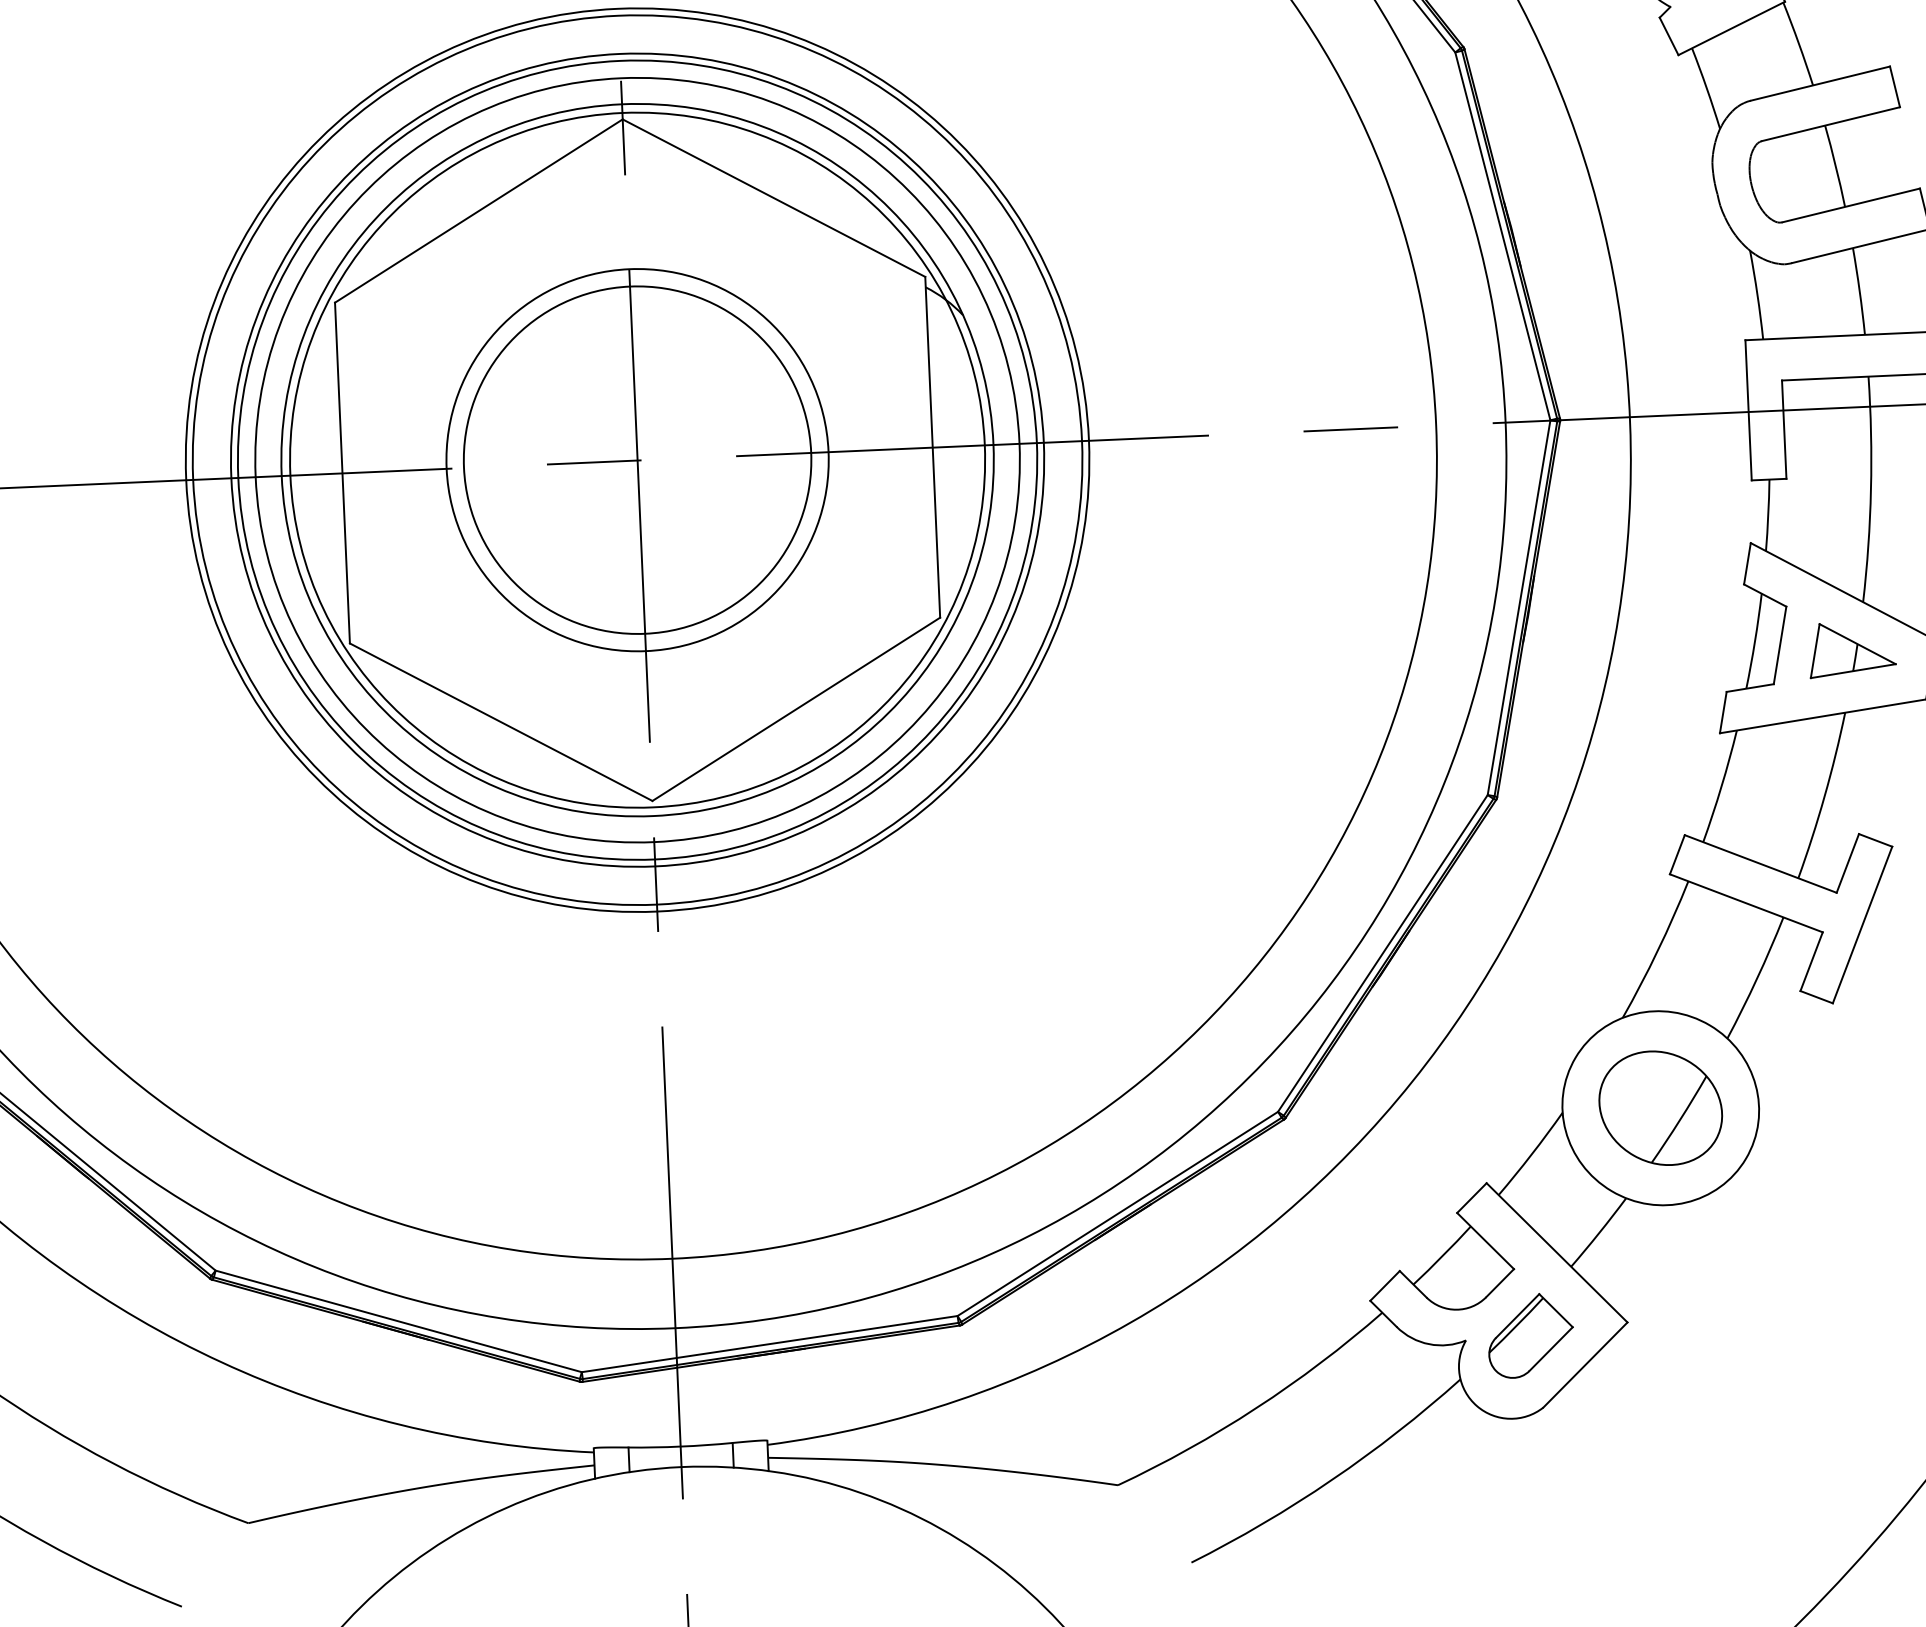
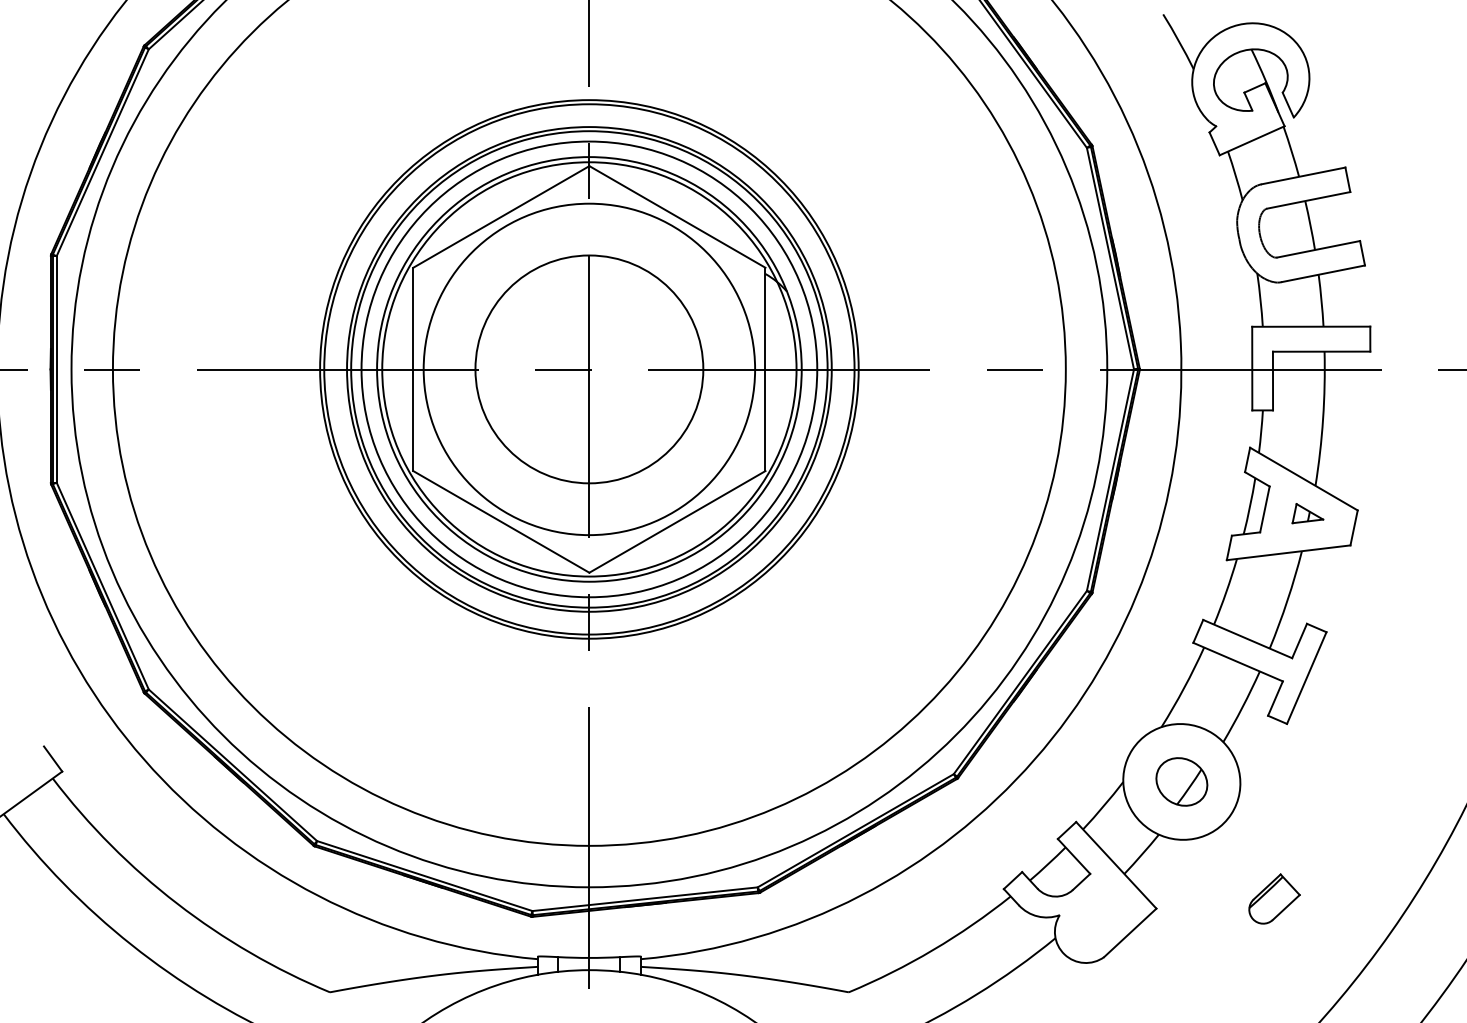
circle: (636, 460) -> (588, 369), size x1.6
part: (1851, 649) -> (1307, 513), size x0.6
part: (1660, 1107) -> (1181, 781), size x0.7
part: (1530, 1334) -> (1274, 898), moved

